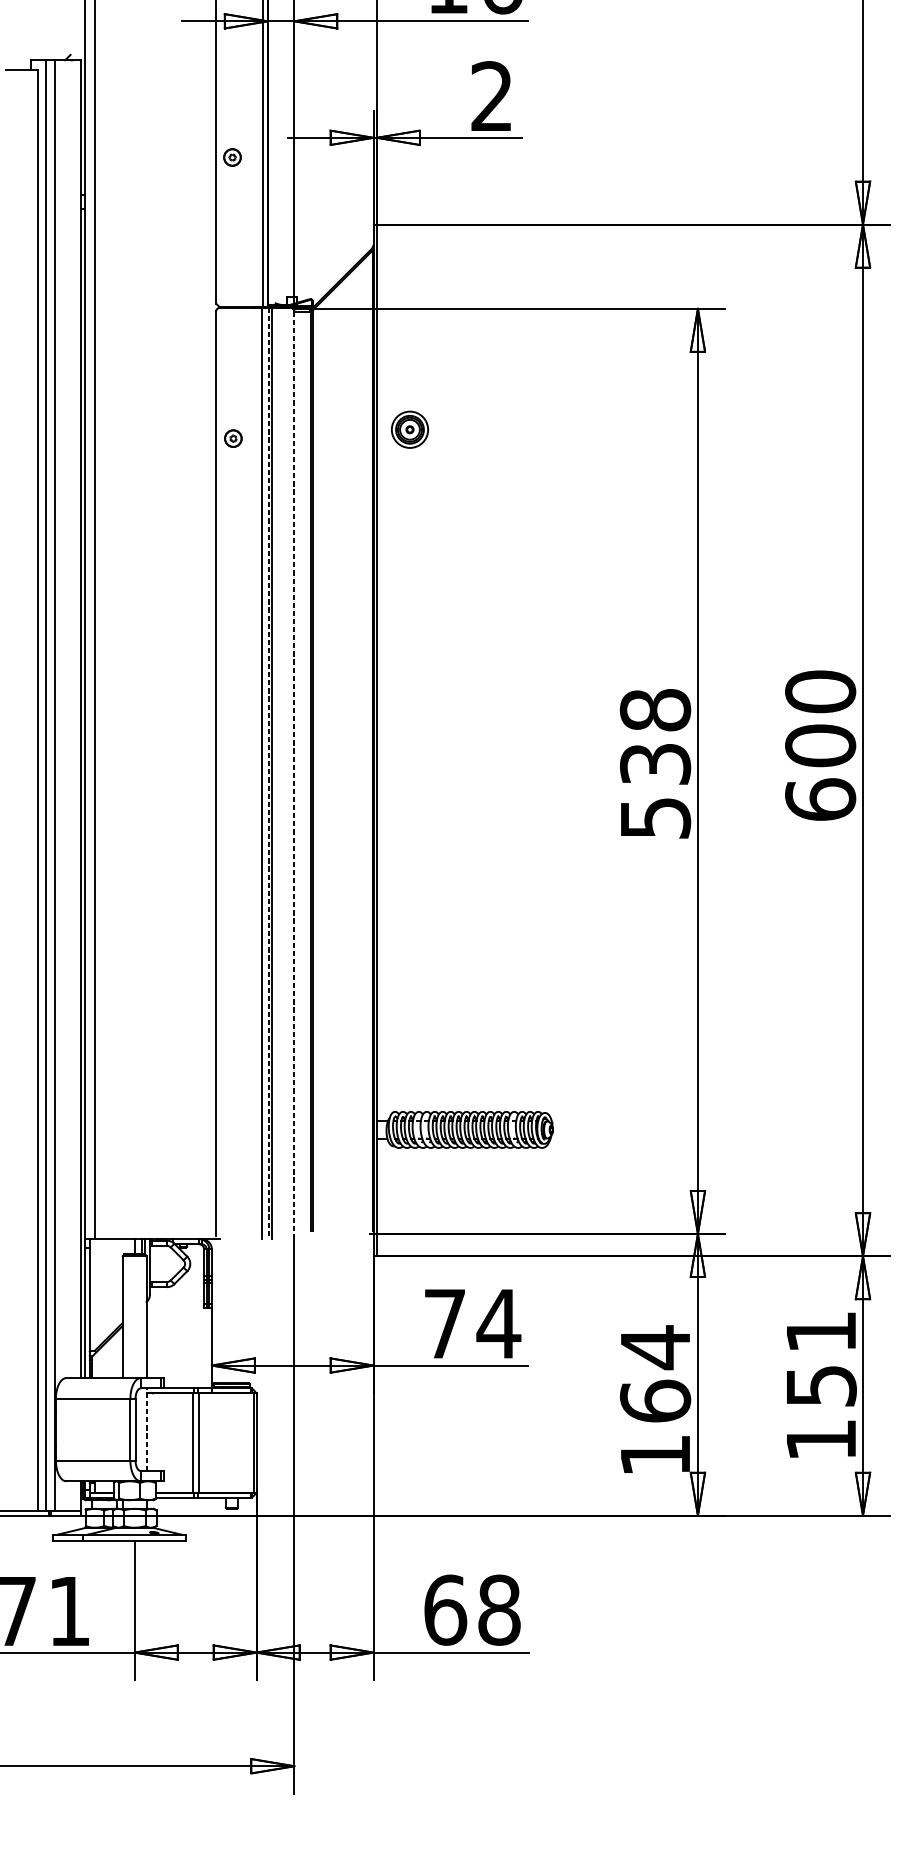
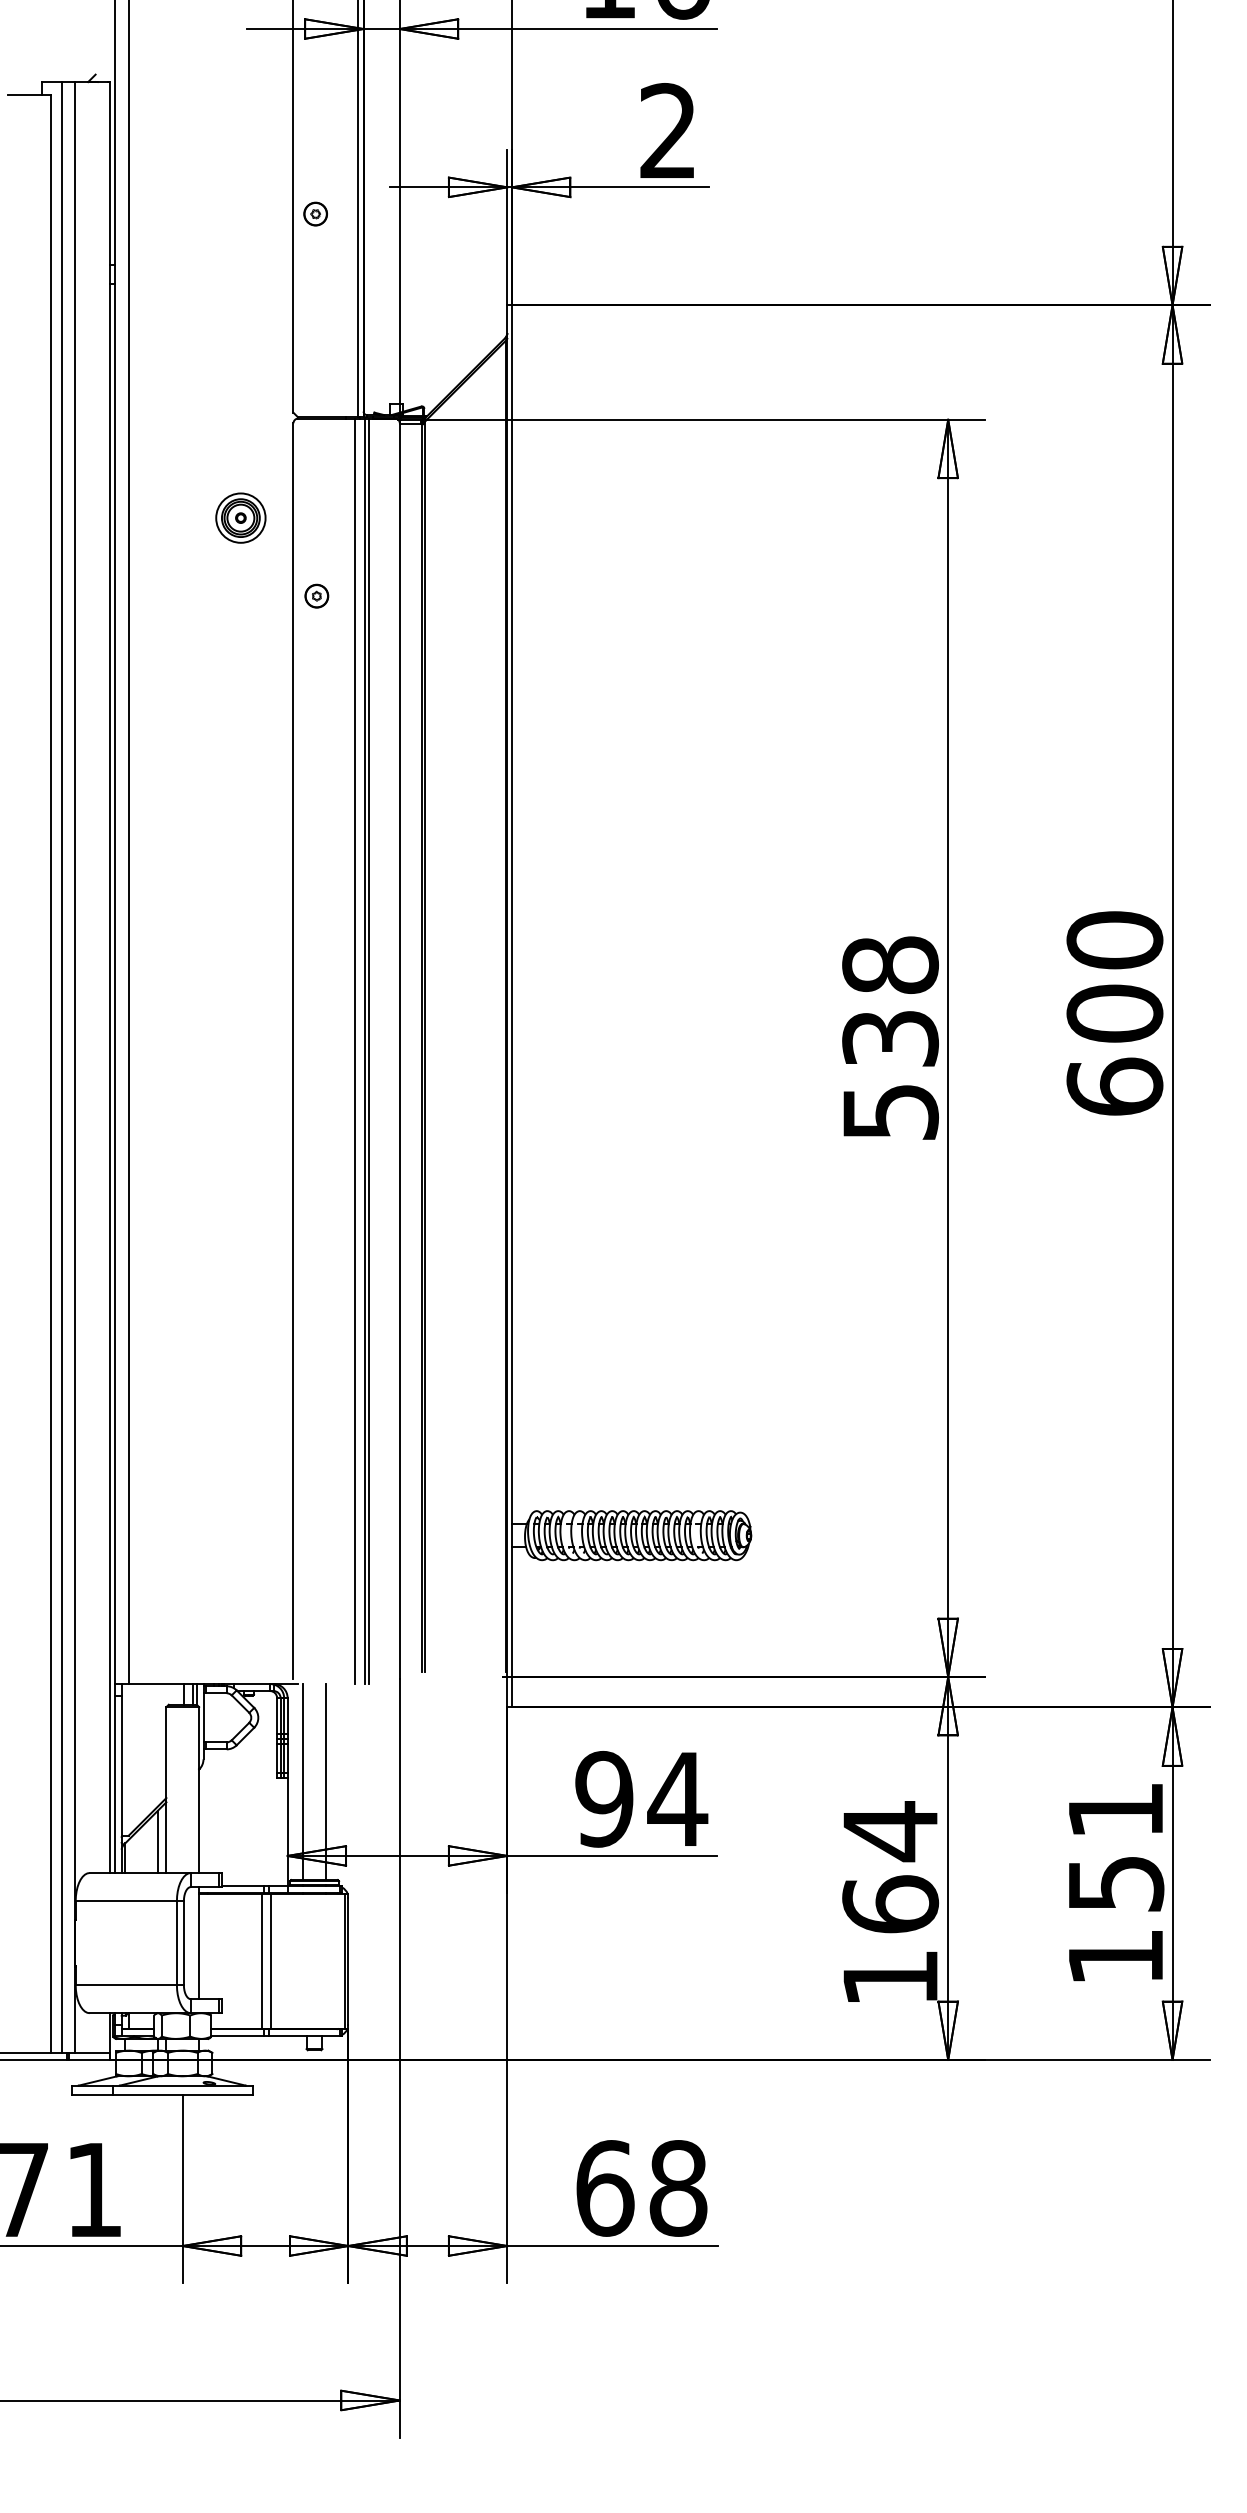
part: (409, 429) -> (240, 517), moved
line: (268, 773) -> (364, 1051), dashed -> solid
line: (294, 773) -> (399, 1051), dashed -> solid
line: (222, 1311) -> (302, 1782), added
line: (240, 1311) -> (326, 1782), added
text: (445, 1324) -> (604, 1799), 74 -> 94
line: (116, 1354) -> (158, 1841), added
line: (147, 1429) -> (199, 1942), dashed -> solid

